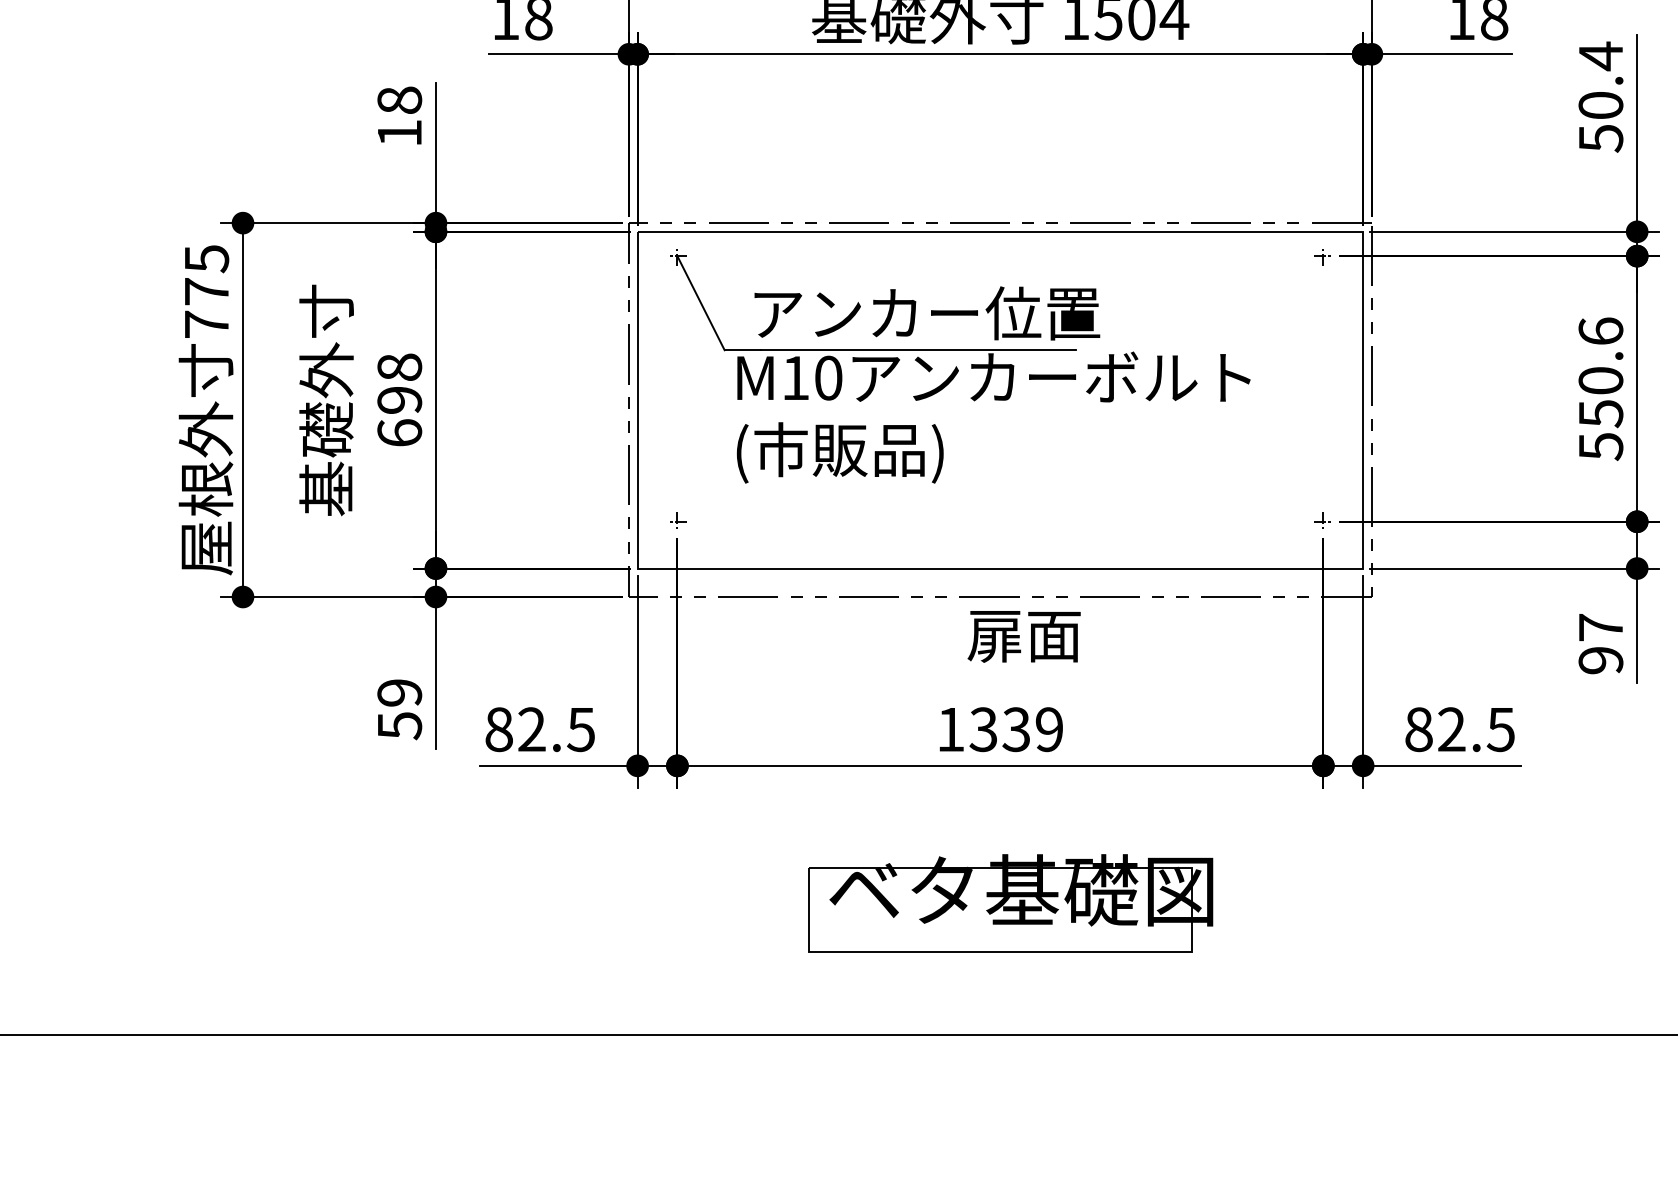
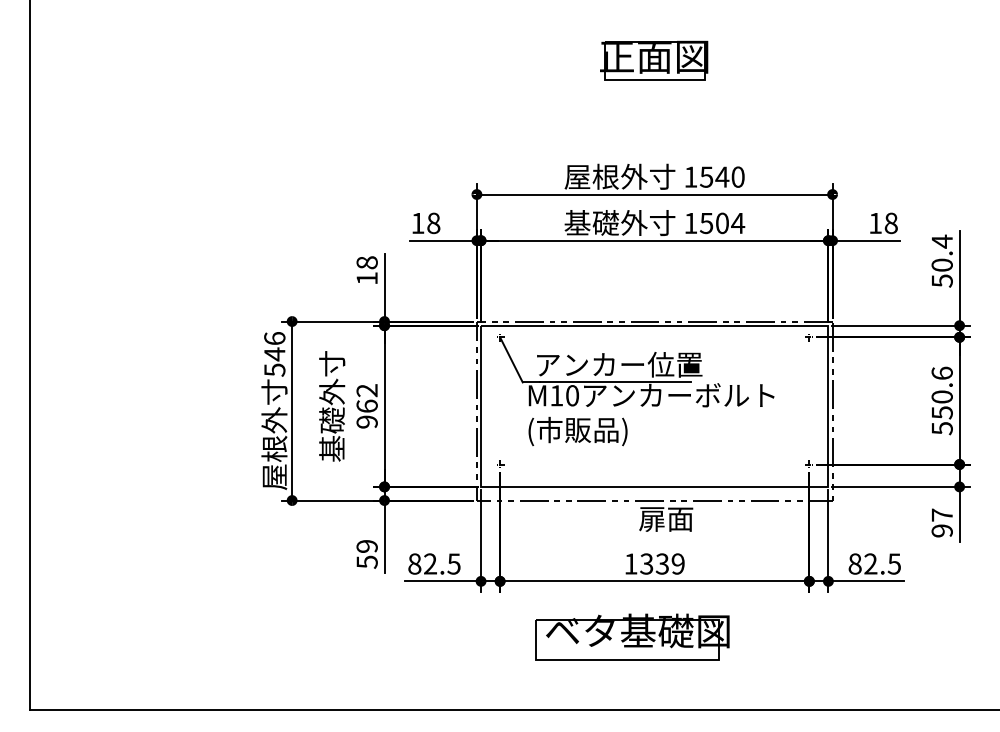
text: (206, 291) -> (274, 354), 775 -> 546
text: (398, 400) -> (366, 406), 698 -> 962
part: (1010, 901) -> (632, 636), moved

